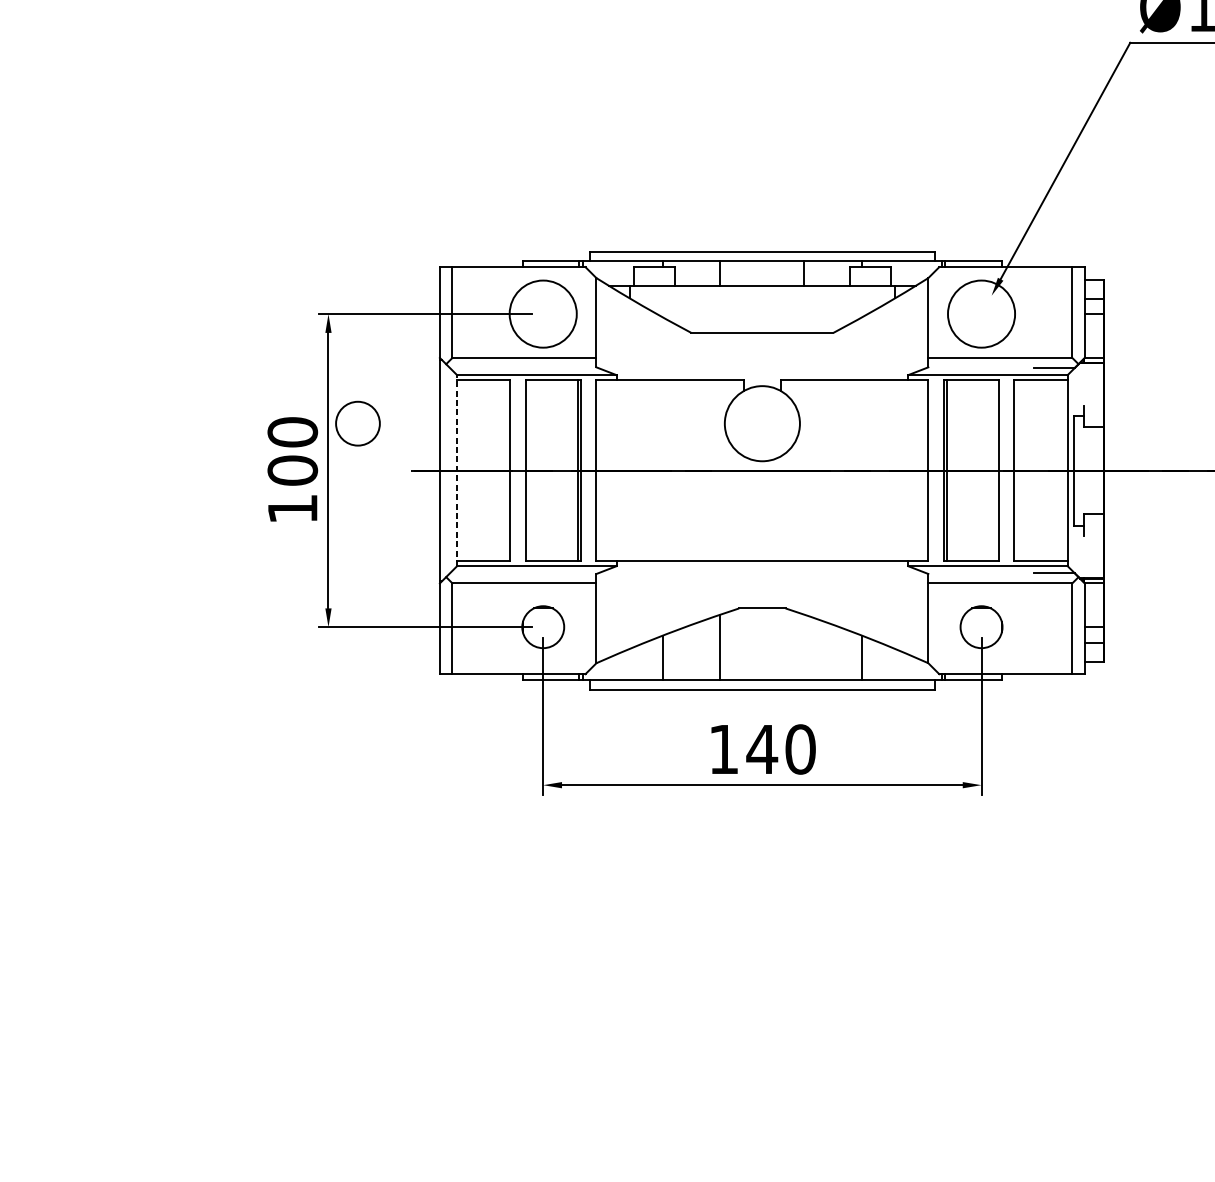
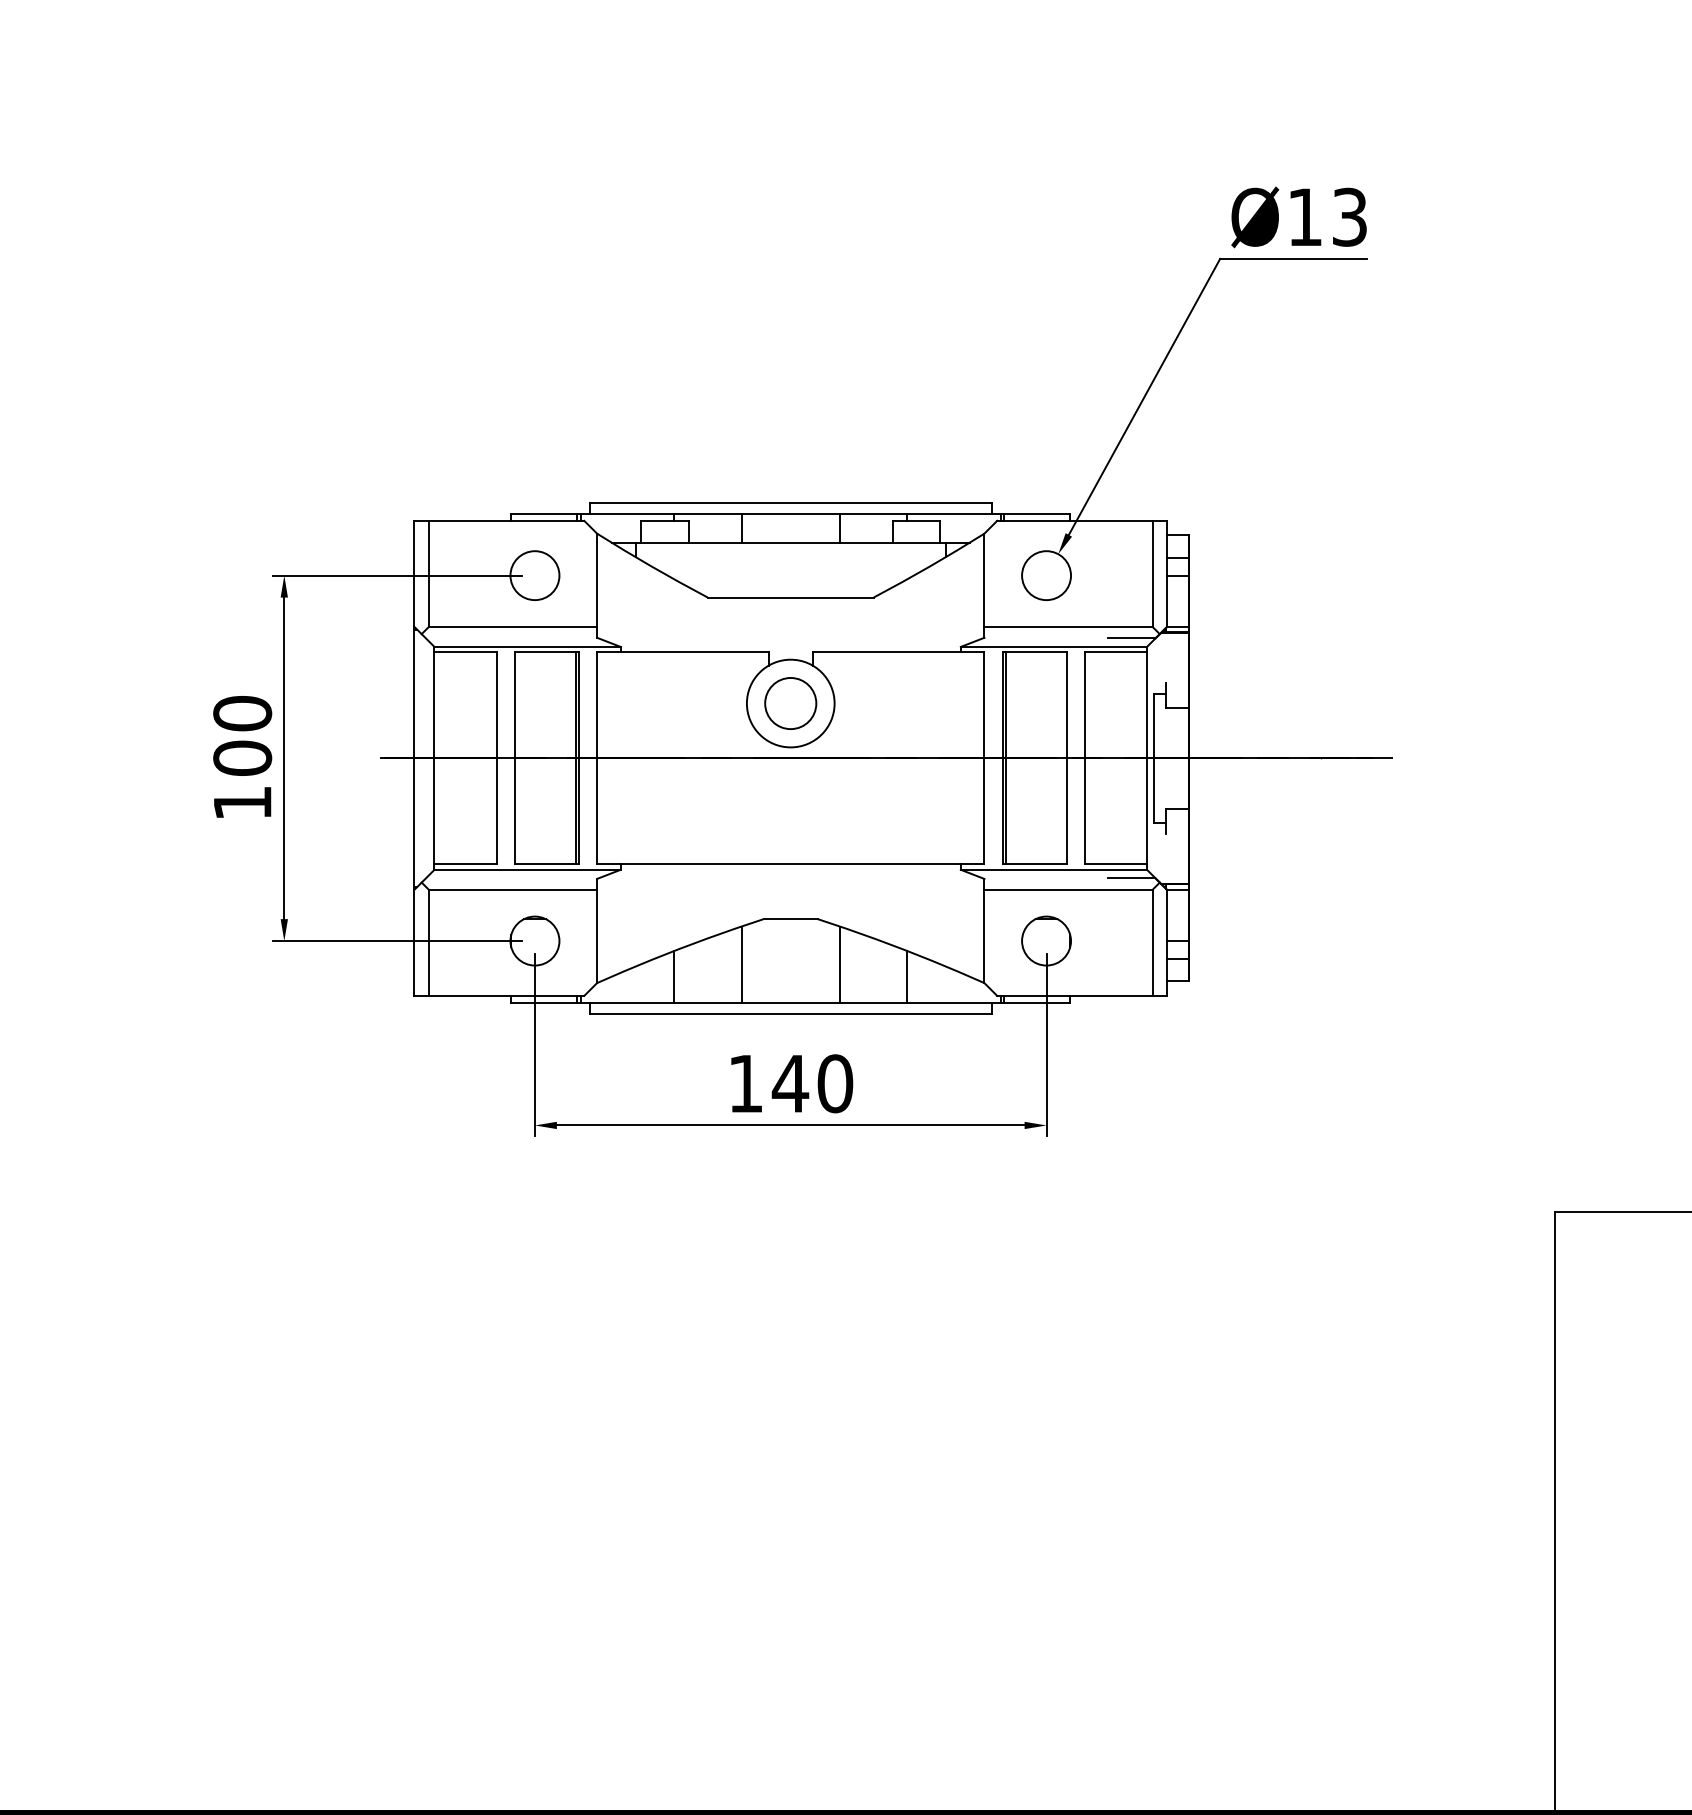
circle: (542, 313) -> (534, 575), size x0.62
circle: (981, 313) -> (1046, 575), size x0.62
circle: (357, 423) -> (790, 703), moved
line: (457, 469) -> (434, 757), dashed -> solid
line: (804, 647) -> (839, 964), added

